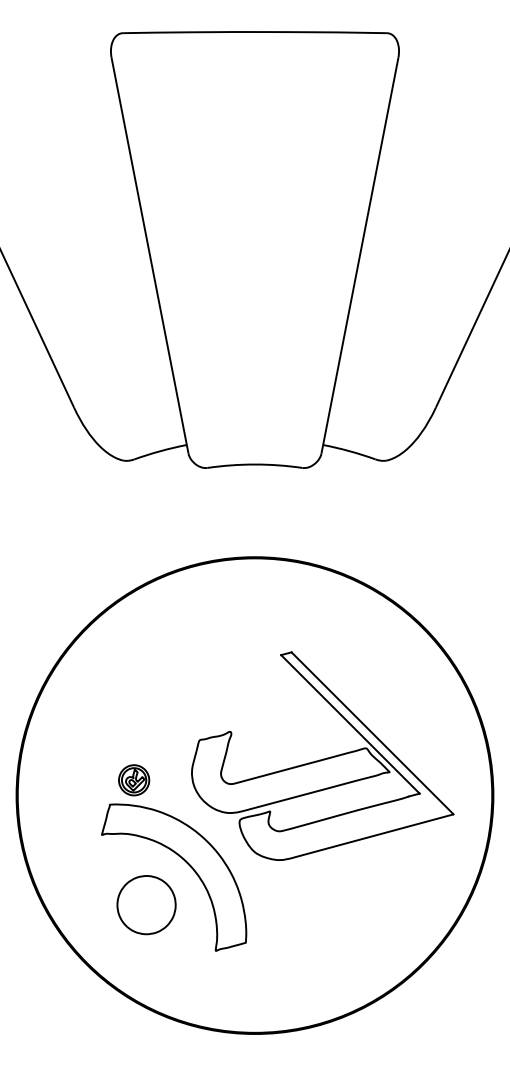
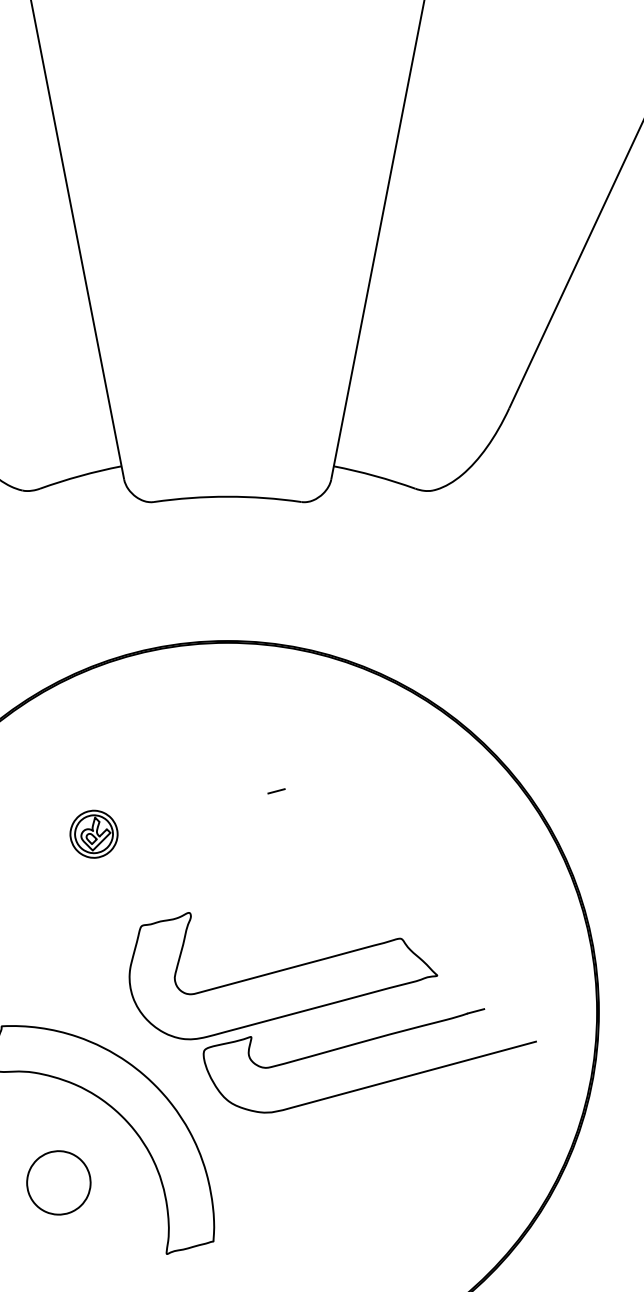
line: (350, 724) -> (376, 901), removed
line: (372, 733) -> (410, 915), removed
part: (134, 780) -> (94, 834), moved
part: (146, 905) -> (58, 1183), size x0.7

